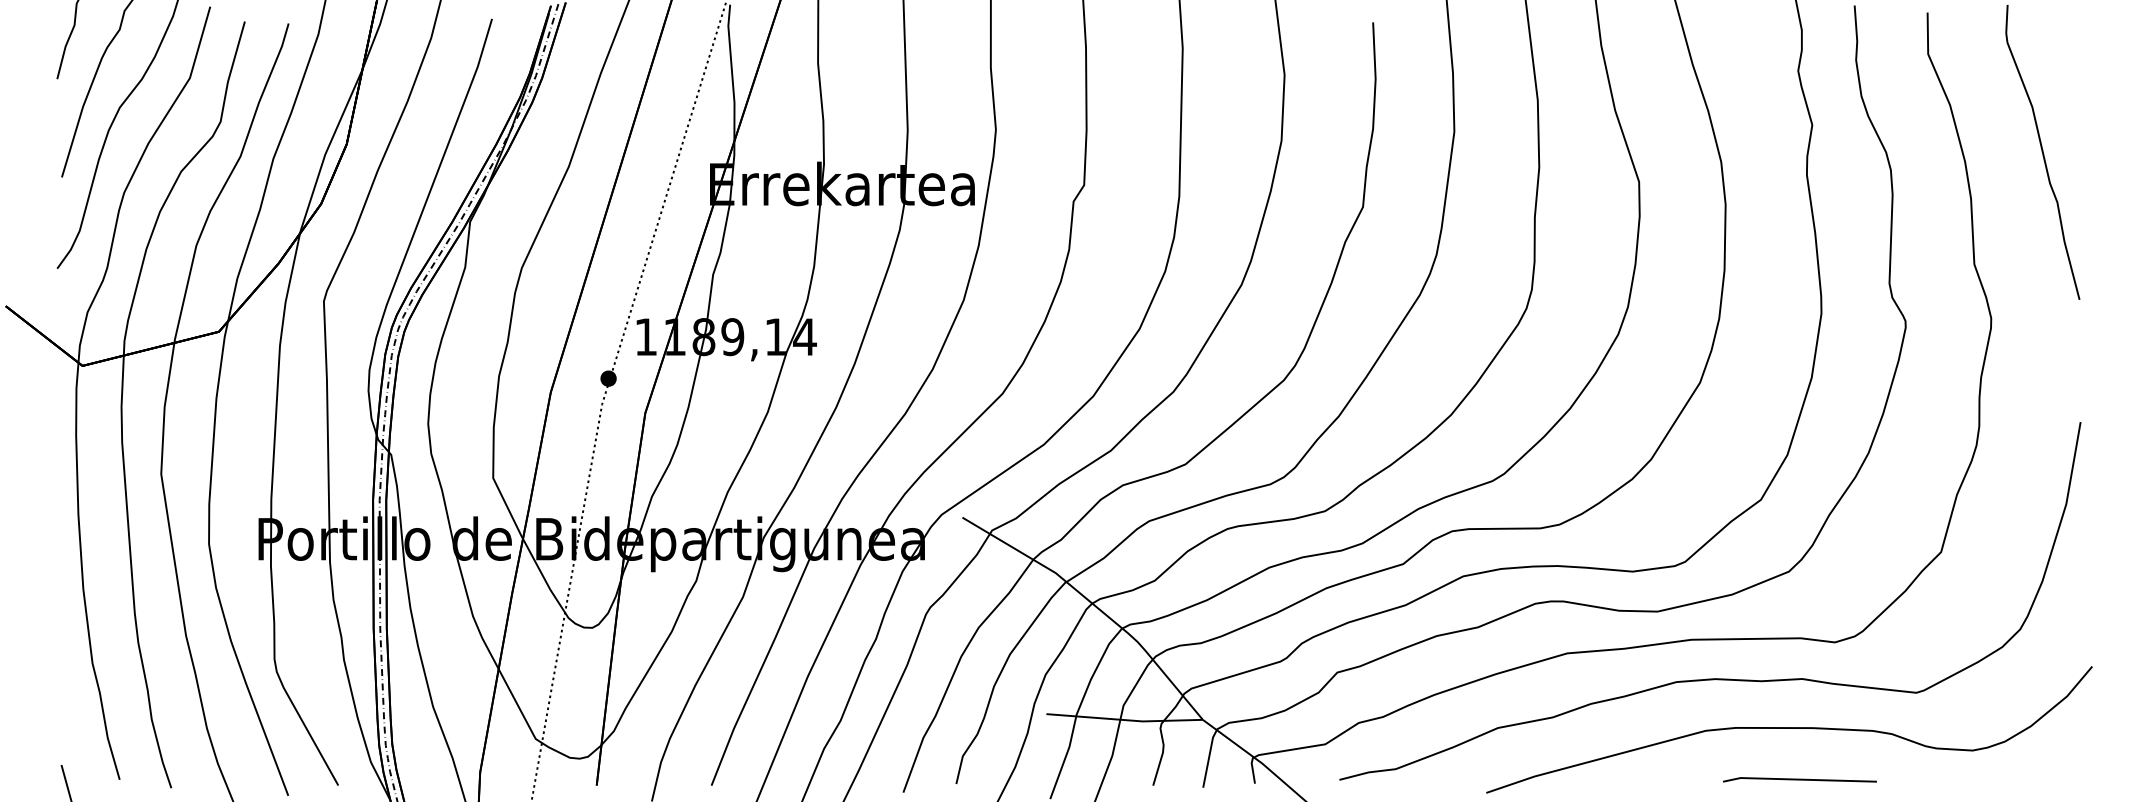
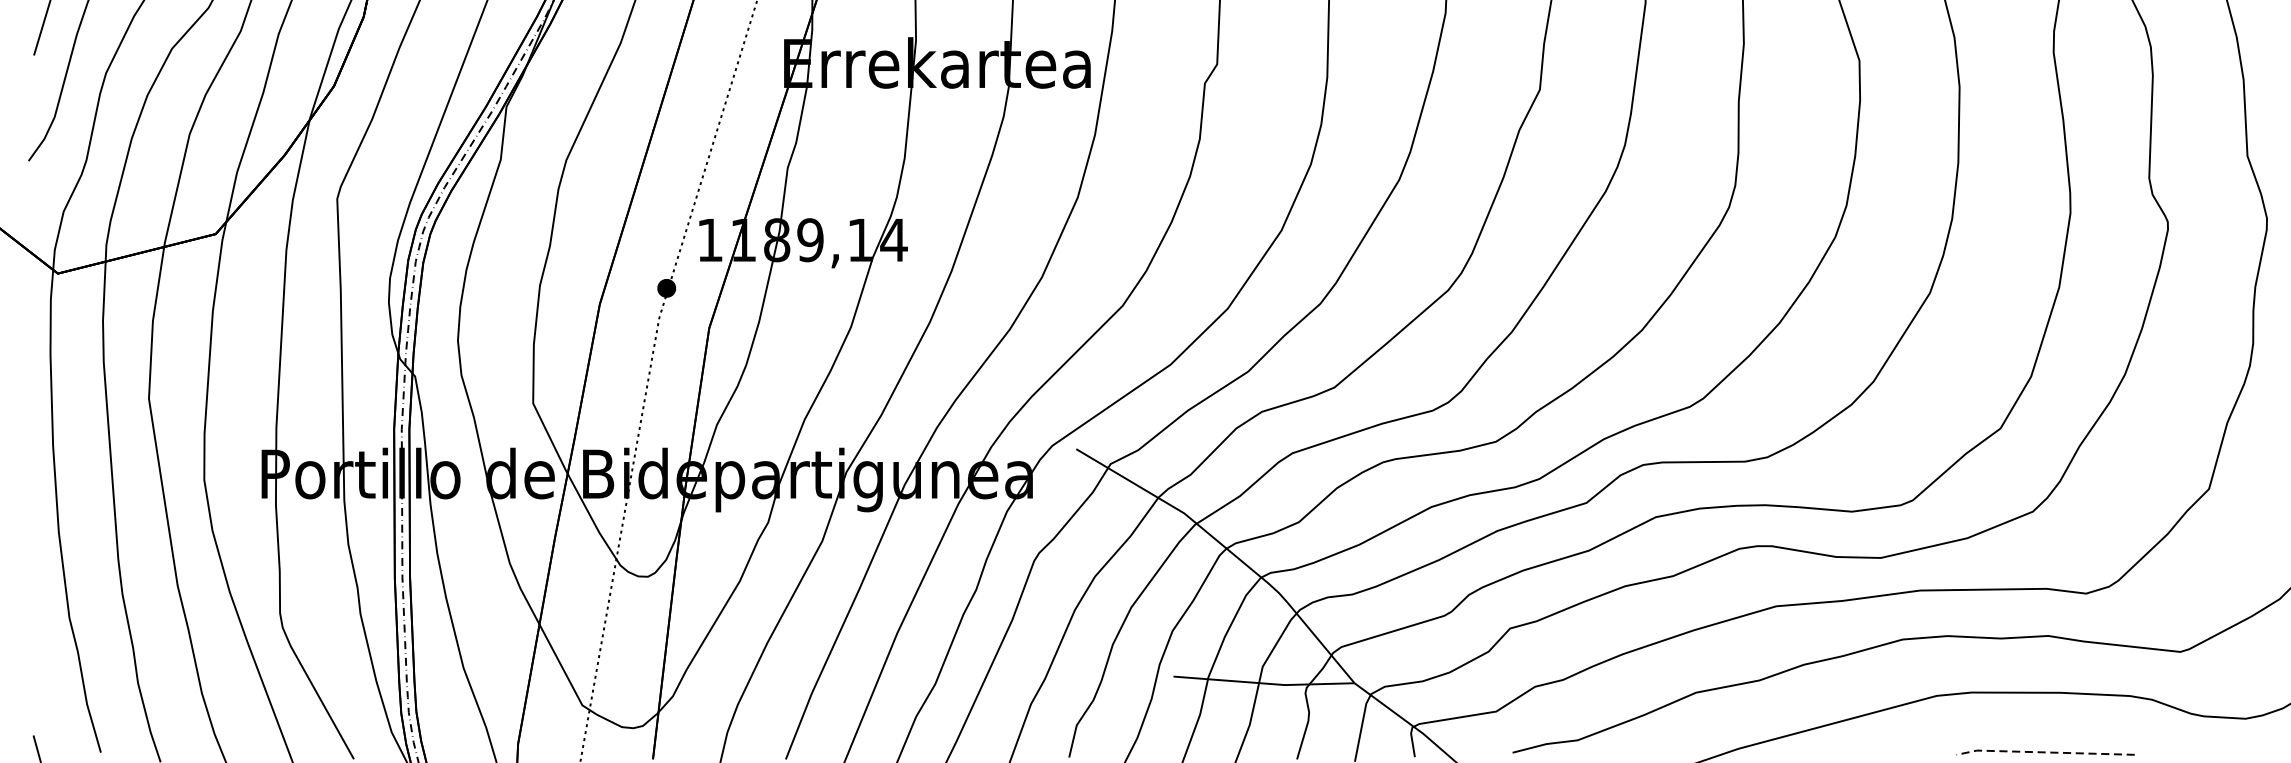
line: (1799, 779) -> (2045, 752), solid -> dashed

